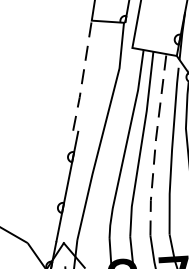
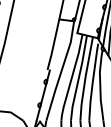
line: (82, 77) -> (53, 45), dashed -> solid
line: (156, 146) -> (85, 79), dashed -> solid

